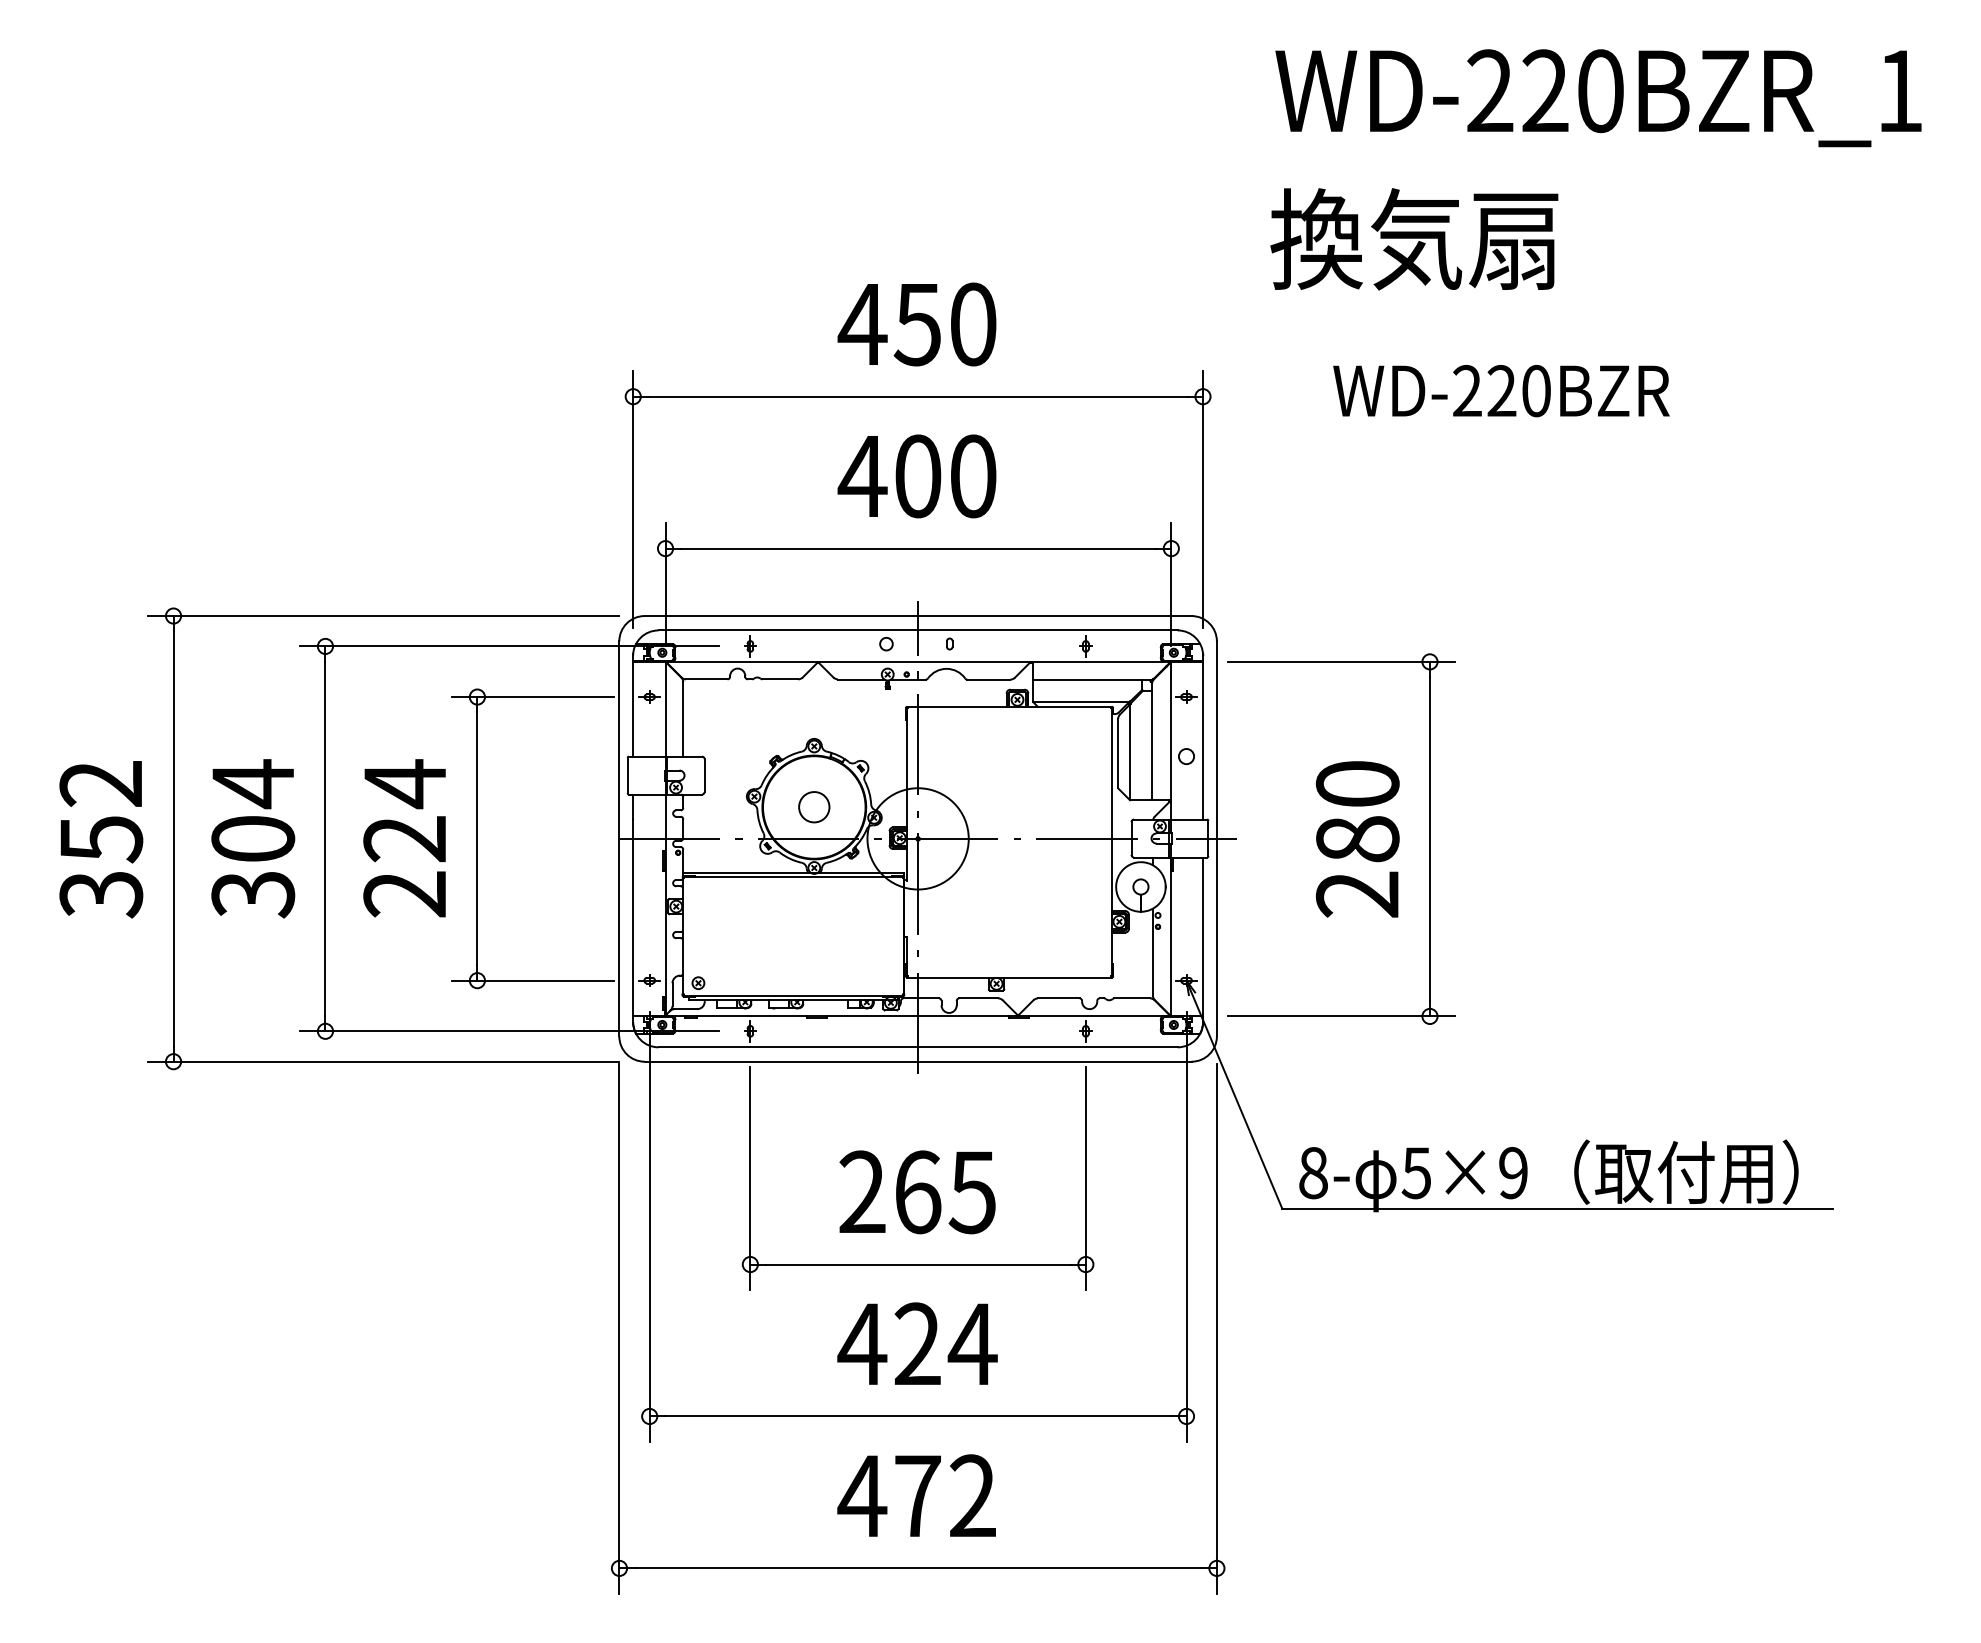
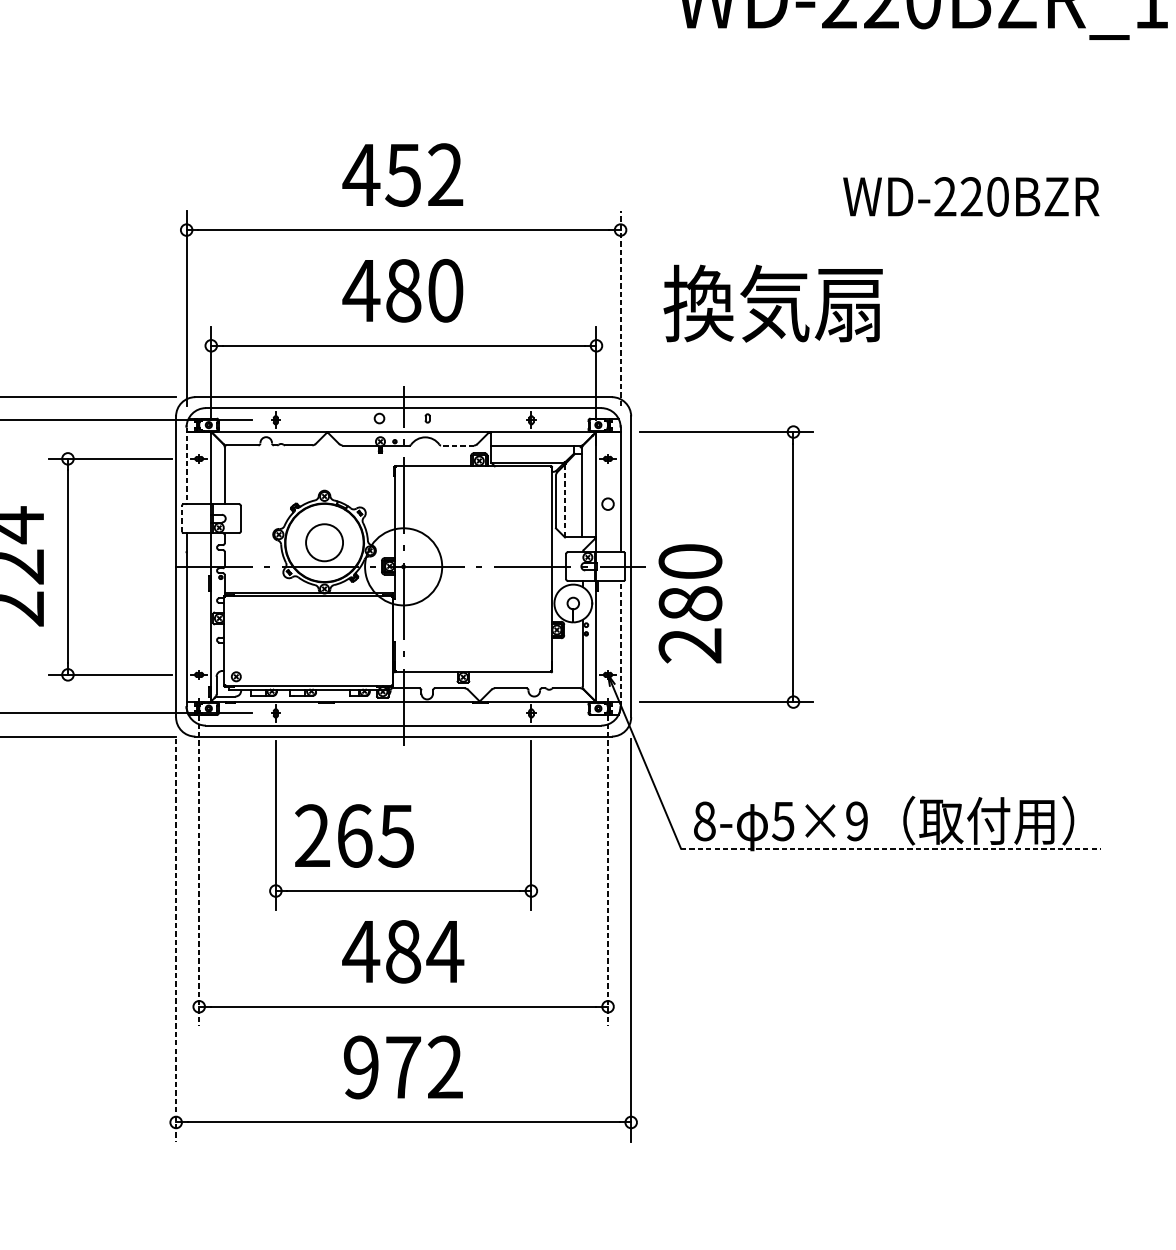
text: (1414, 239) -> (773, 303), moved
text: (973, 324) -> (445, 175), 450 -> 452
text: (1501, 391) -> (971, 197), moved
text: (918, 476) -> (403, 290), 400 -> 480
line: (1202, 498) -> (620, 307), solid -> dashed
line: (988, 679) -> (457, 445), solid -> dashed
line: (633, 706) -> (186, 466), solid -> dashed
line: (1130, 752) -> (565, 501), solid -> dashed
line: (627, 775) -> (182, 518), solid -> dashed
circle: (814, 807) -> (324, 542), size x1.6
text: (1357, 839) -> (690, 603), moved
line: (1203, 939) -> (620, 643), solid -> dashed
text: (917, 1192) -> (354, 836), moved
line: (1558, 1208) -> (891, 848), solid -> dashed
line: (649, 1227) -> (199, 862), solid -> dashed
line: (1186, 1227) -> (608, 862), solid -> dashed
line: (619, 1329) -> (176, 940), solid -> dashed
text: (917, 1344) -> (403, 951), 424 -> 484
text: (862, 1496) -> (361, 1067), 472 -> 972

